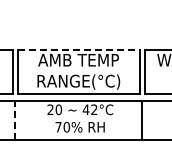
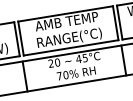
line: (78, 50) -> (65, 13), dashed -> solid
text: (94, 109) -> (85, 57), 42°C -> 45°C
line: (15, 120) -> (25, 76), dashed -> solid

